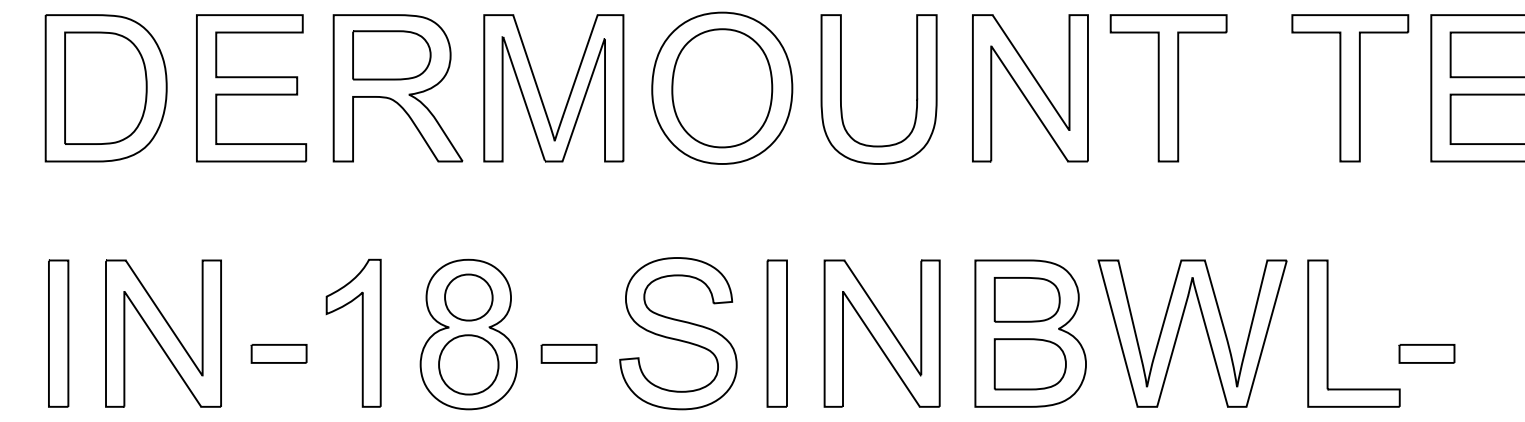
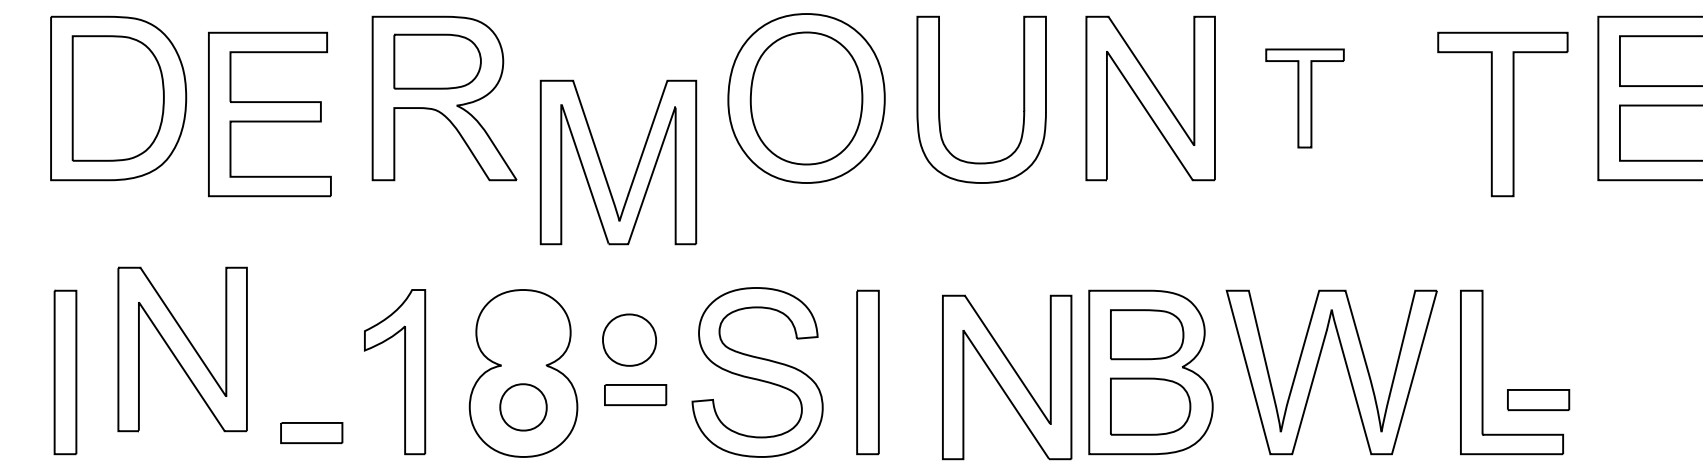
part: (251, 88) -> (269, 114), moved
part: (1168, 88) -> (1304, 98), size x0.6
part: (1349, 88) -> (1502, 114), moved
part: (540, 93) -> (603, 168), moved
part: (468, 296) -> (629, 339), moved
part: (163, 333) -> (182, 349), moved
part: (882, 333) -> (1007, 377), moved
part: (278, 353) -> (311, 432), moved
part: (1426, 353) -> (1538, 399), moved
part: (468, 365) -> (523, 407), size x0.7

